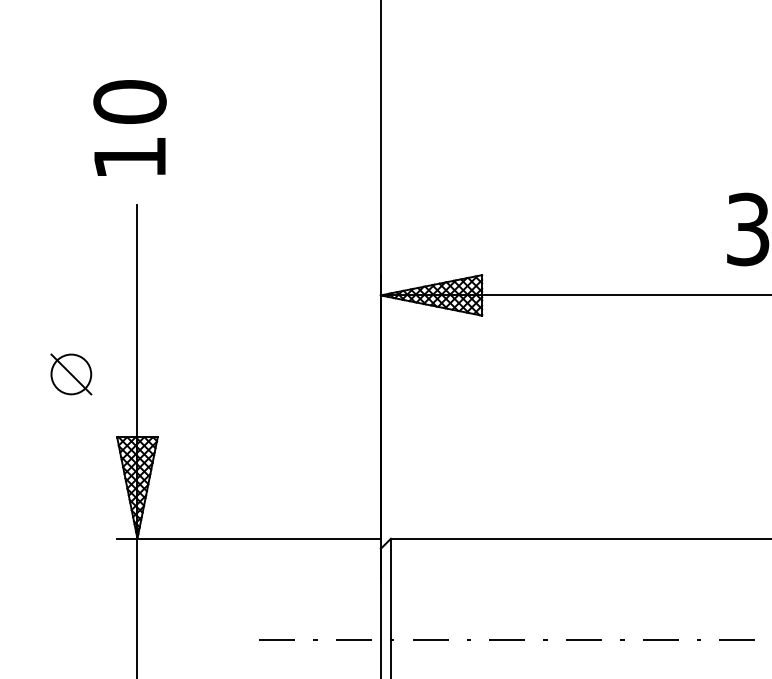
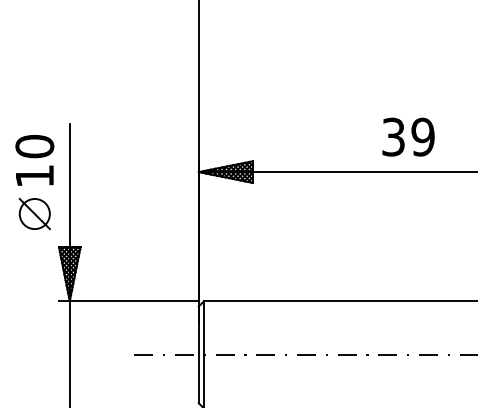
text: (129, 128) -> (34, 160), moved
part: (70, 373) -> (34, 213), size x1.43

